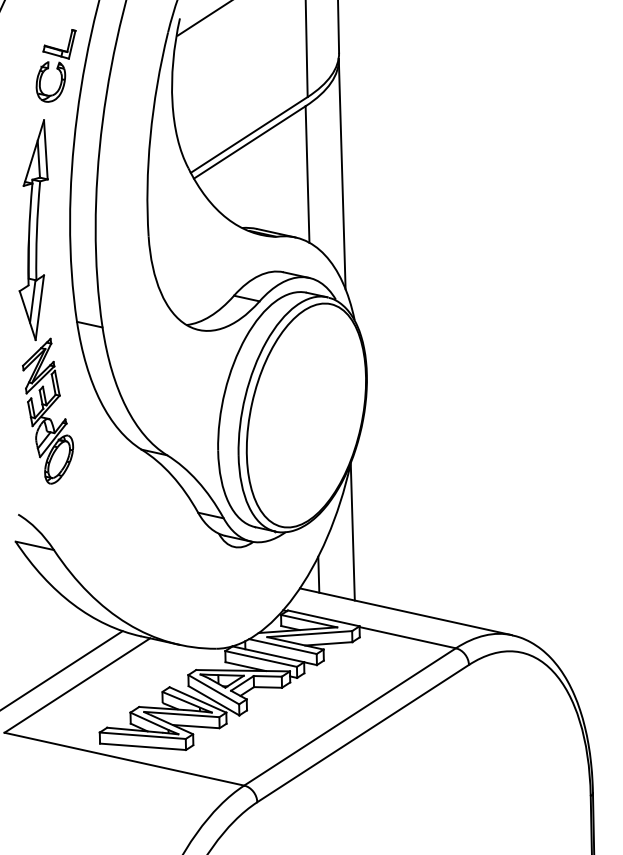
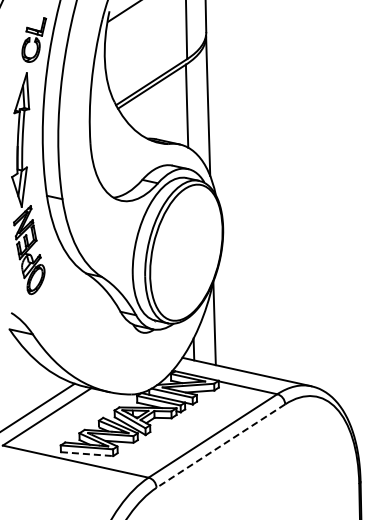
line: (362, 734) -> (220, 446), solid -> dashed
line: (143, 747) -> (87, 454), solid -> dashed

